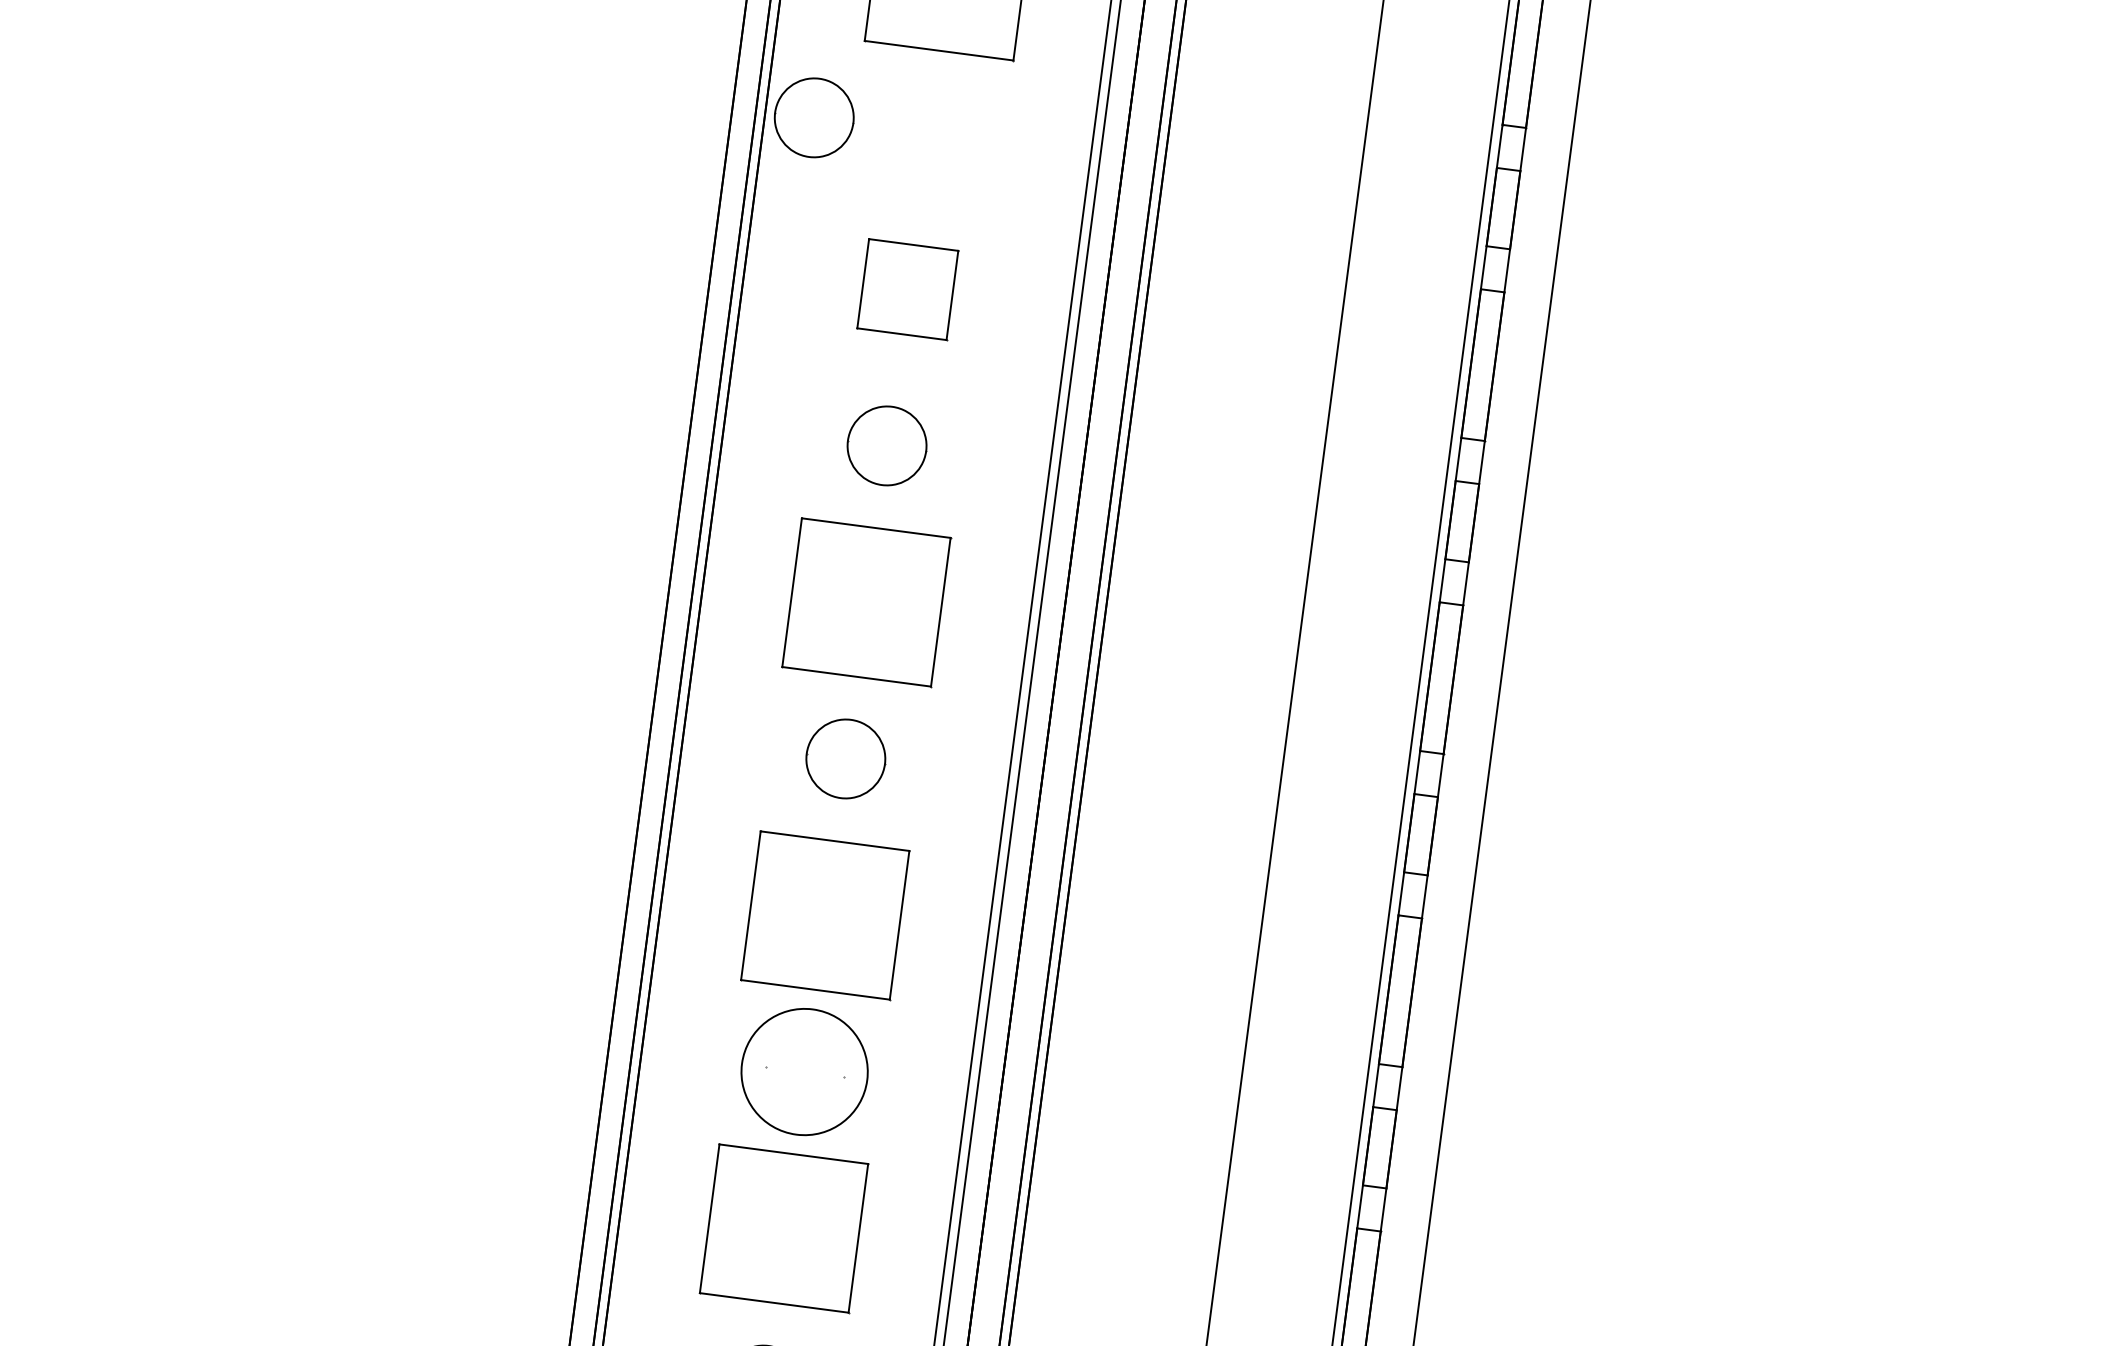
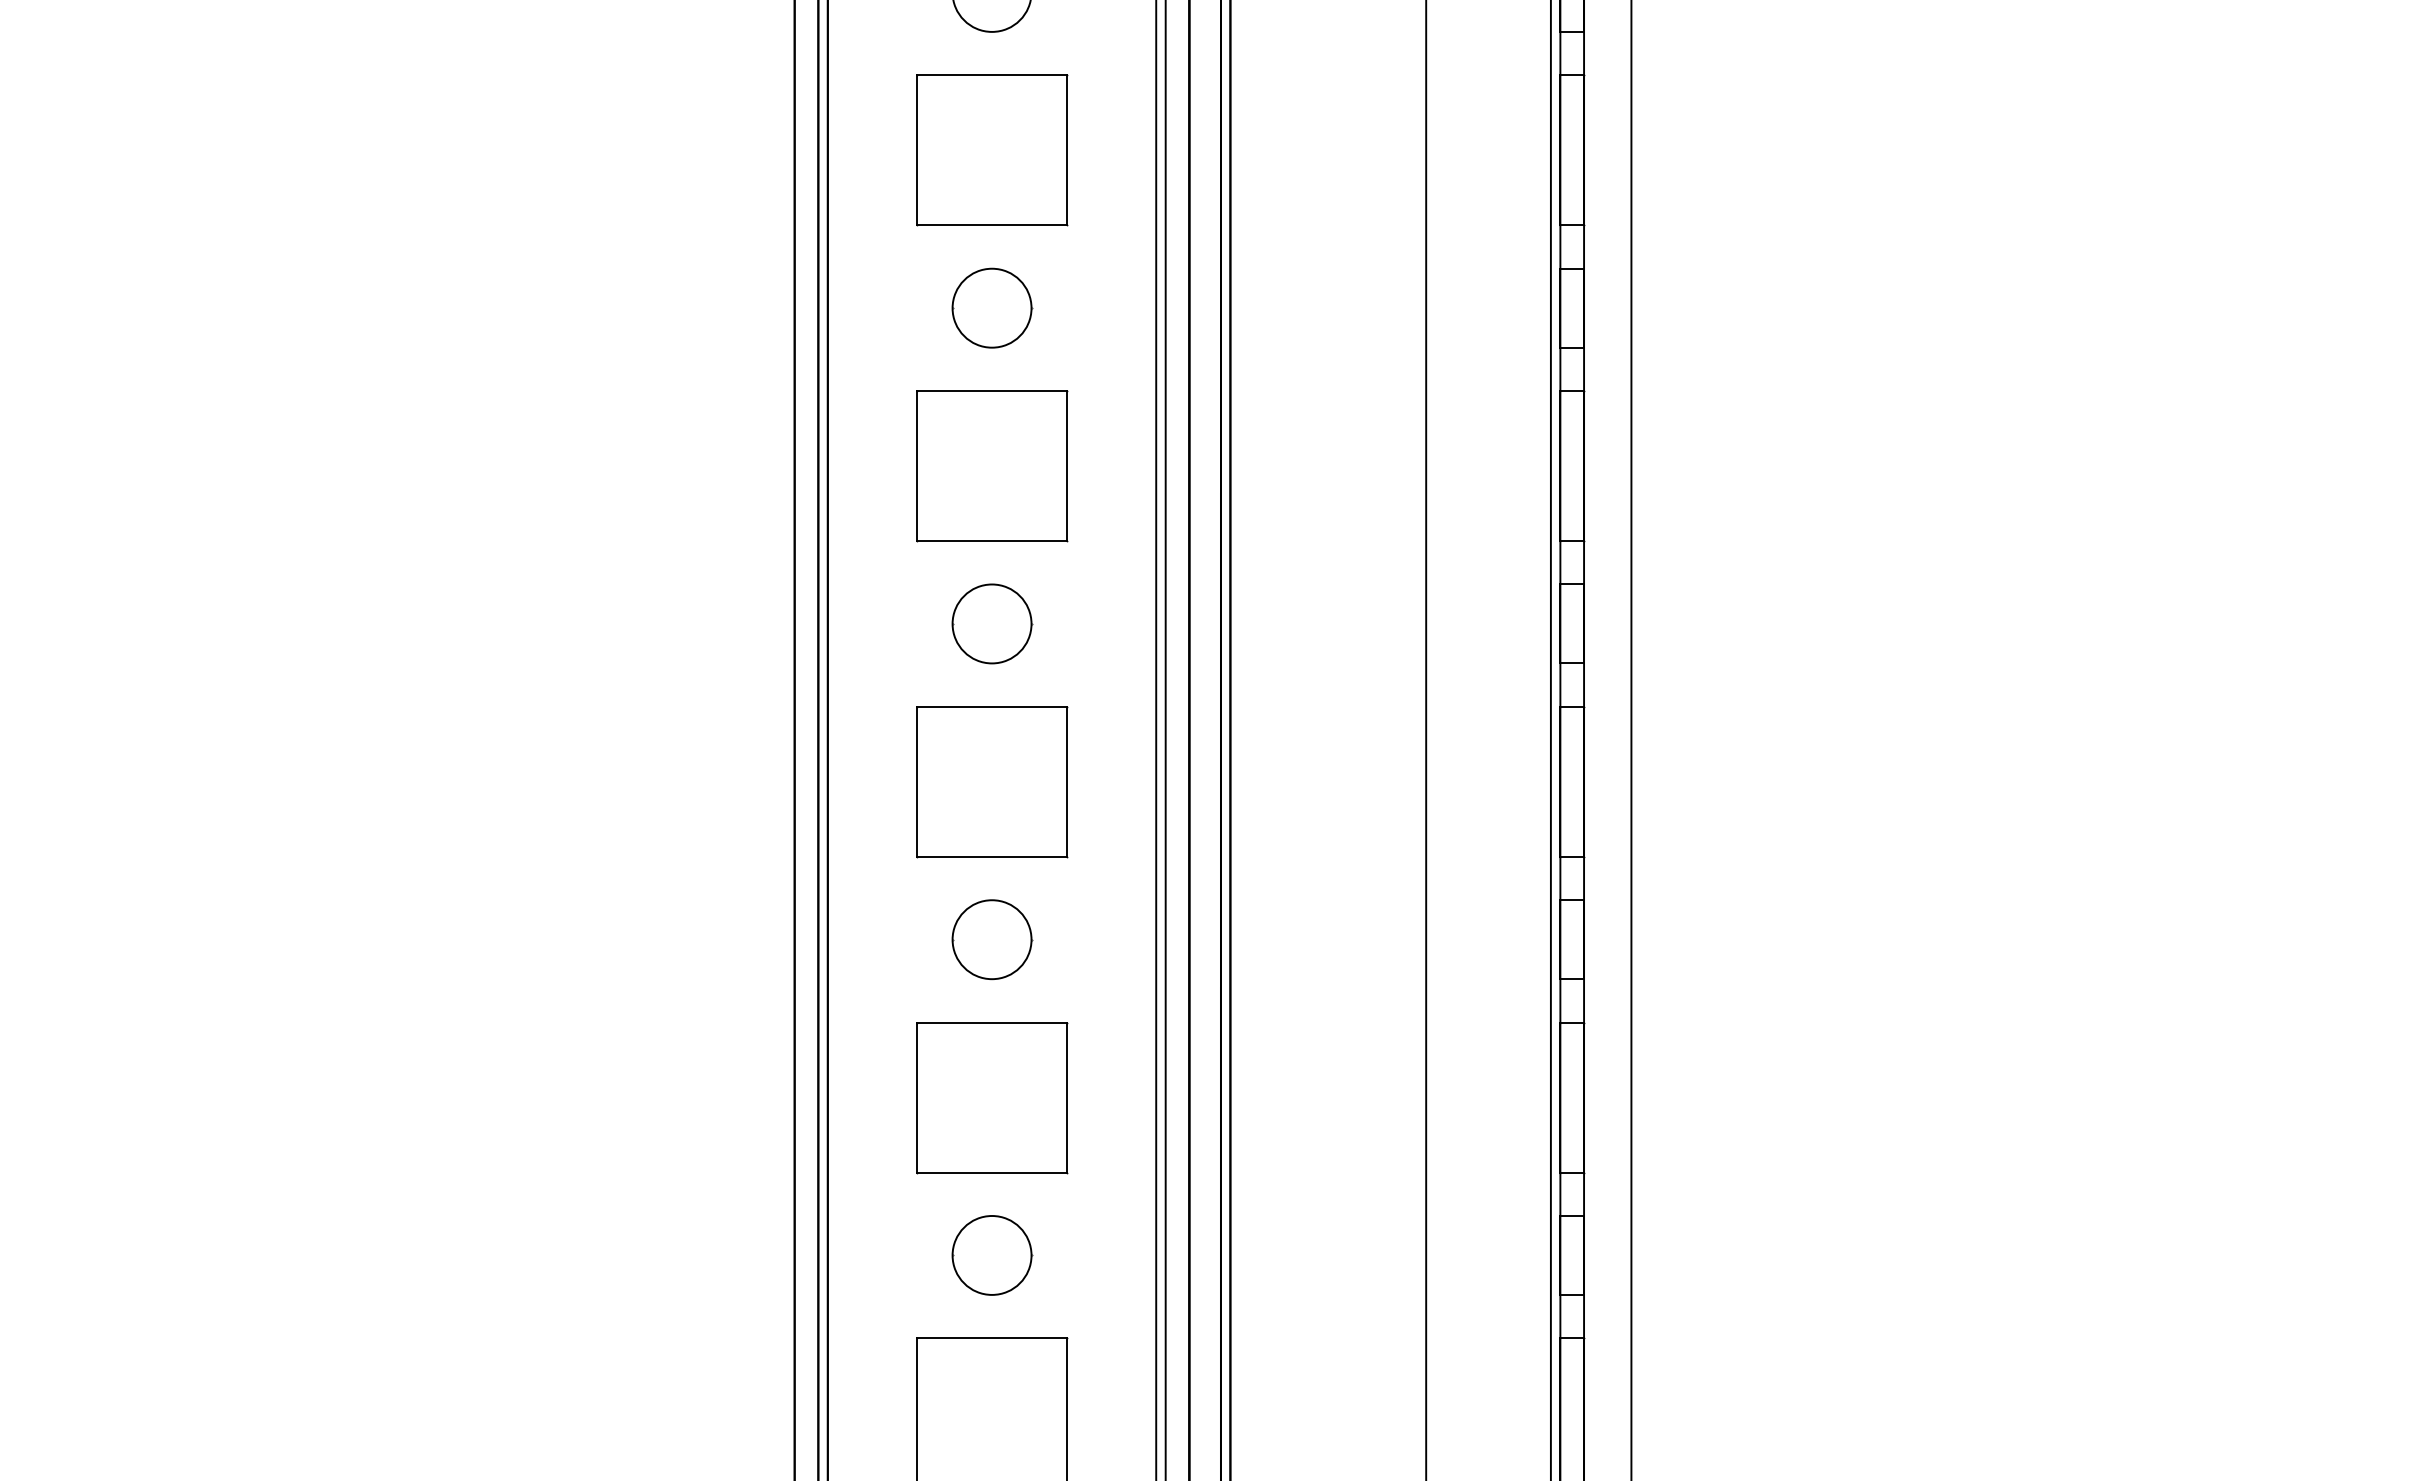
part: (814, 117) -> (992, 307), moved
part: (908, 289) -> (992, 466), size x1.67
circle: (804, 1071) -> (991, 1254), size x0.62

